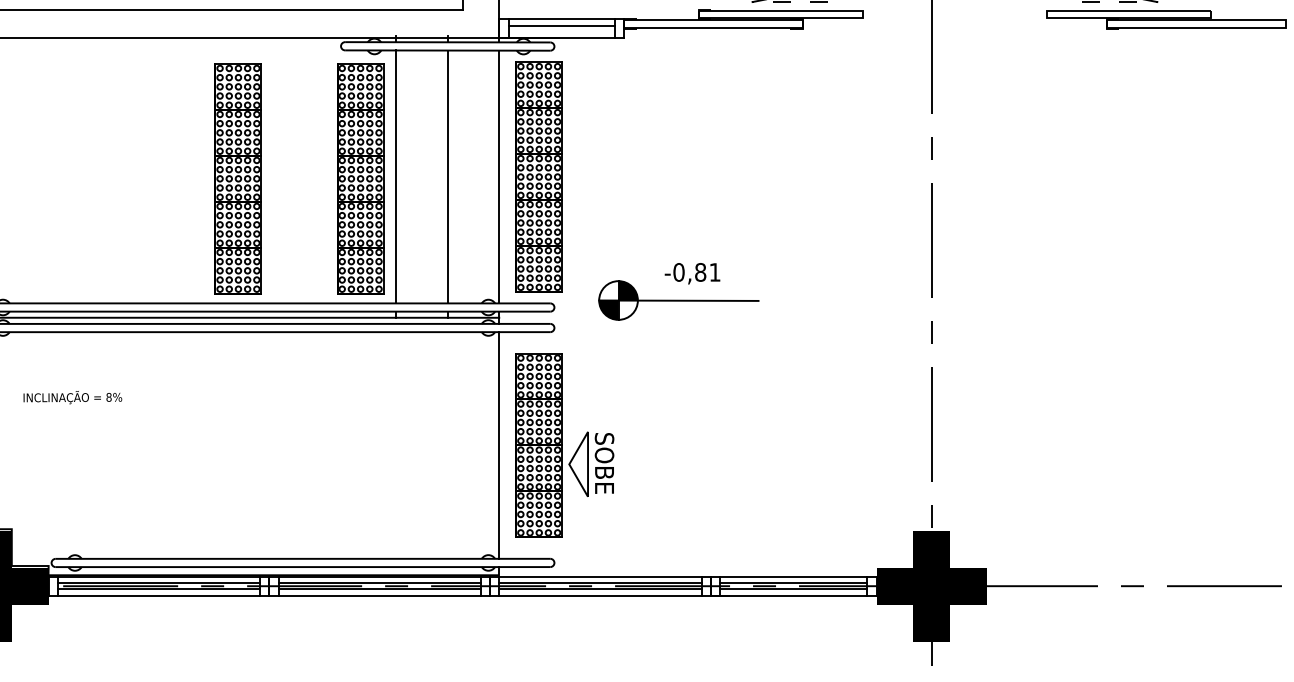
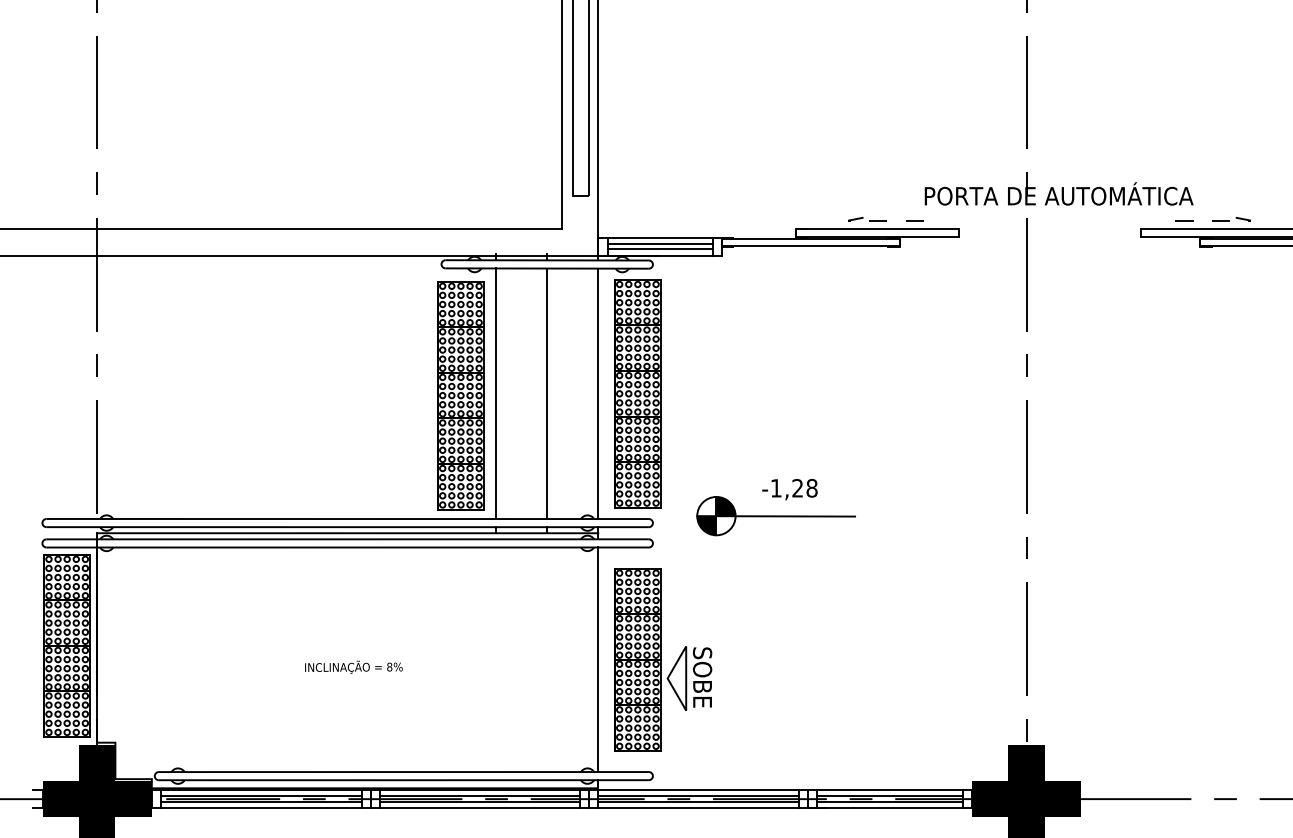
line: (561, 31) -> (659, 249), added
part: (238, 178) -> (339, 395), removed
text: (696, 272) -> (793, 488), -0,81 -> -1,28
text: (72, 396) -> (353, 666), moved

